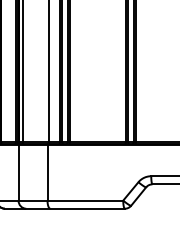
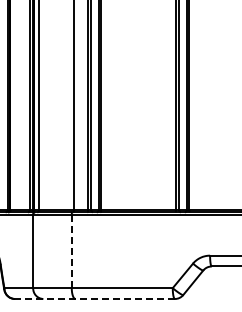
line: (47, 173) -> (71, 251), solid -> dashed
line: (64, 208) -> (94, 298), solid -> dashed

